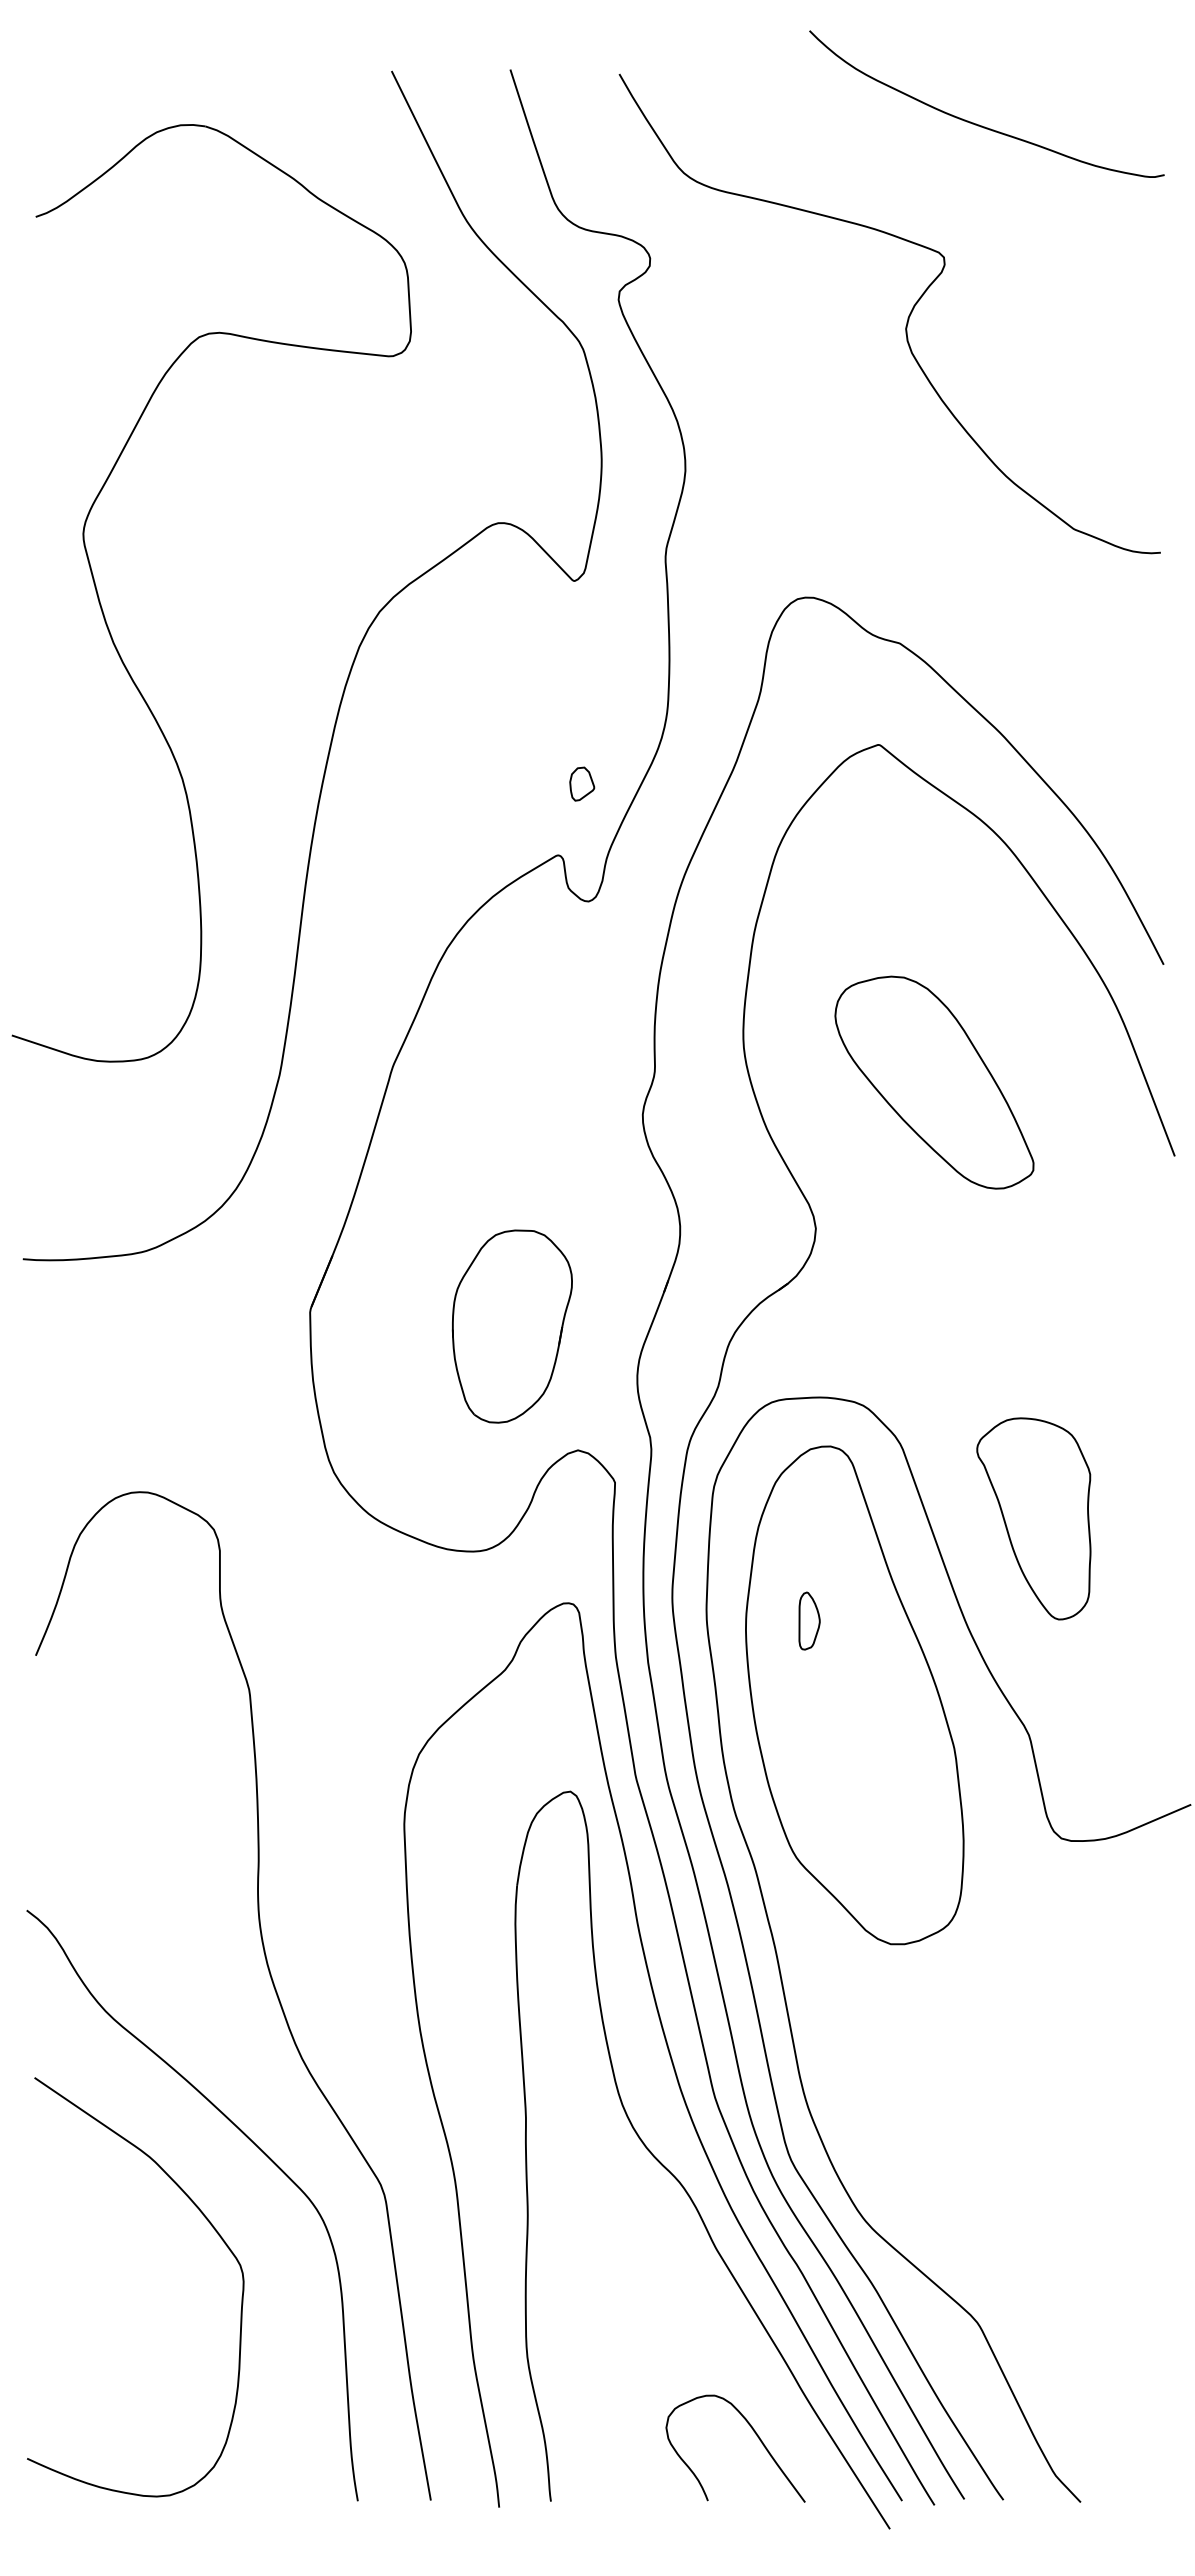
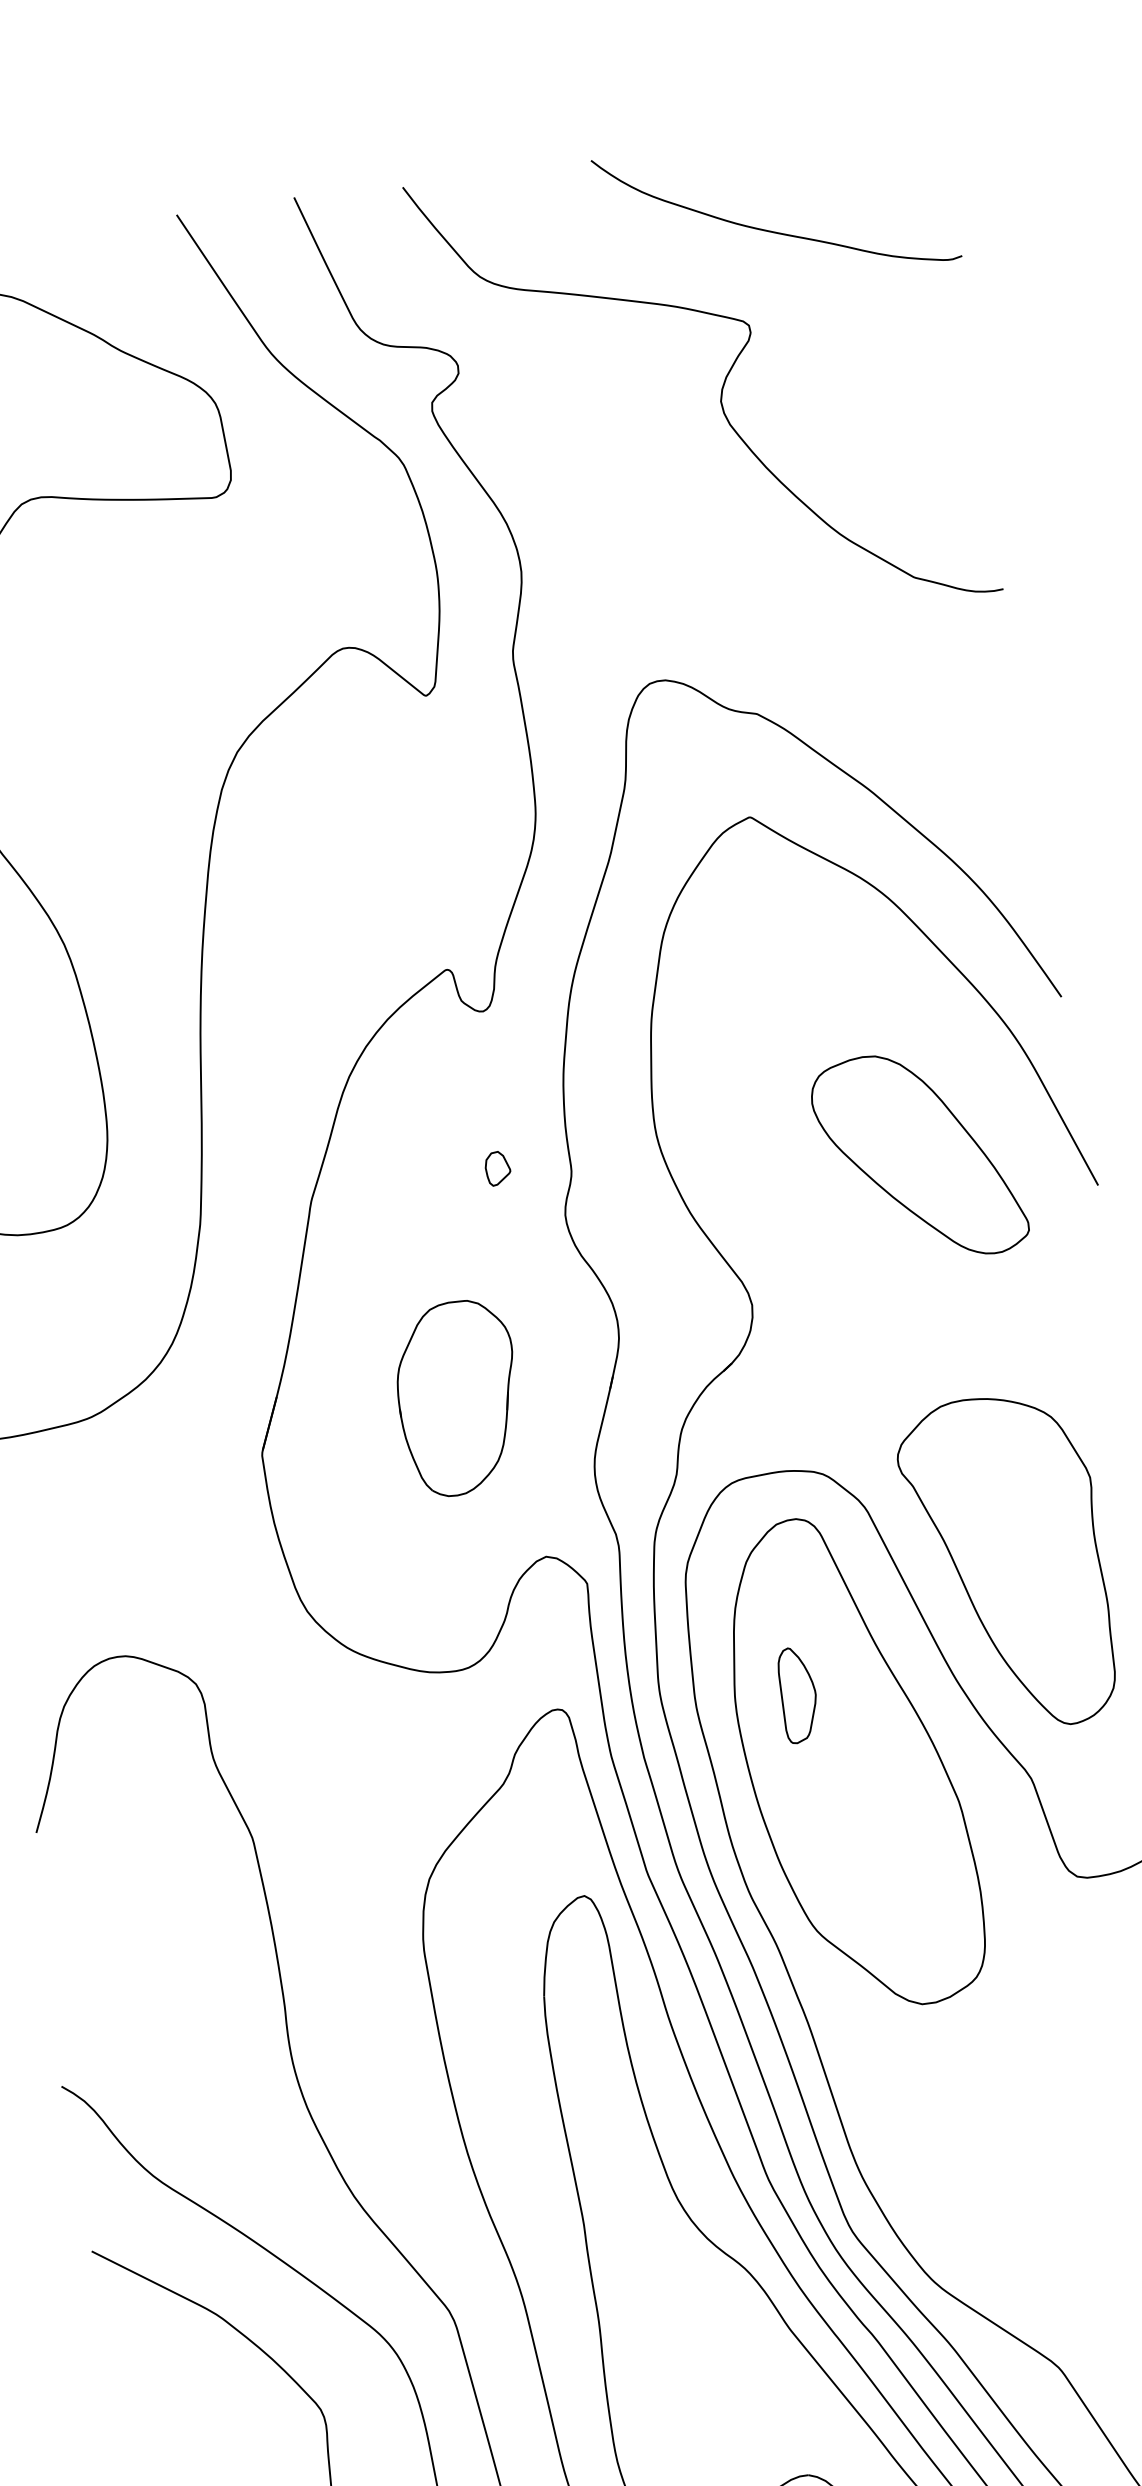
curve: (979, 124) -> (772, 230), moved
part: (582, 783) -> (498, 1167), moved
part: (934, 1082) -> (919, 1156), moved
part: (511, 1326) -> (457, 1398), moved
part: (1033, 1518) -> (1006, 1563), size x1.67
part: (809, 1620) -> (798, 1694), size x1.67

